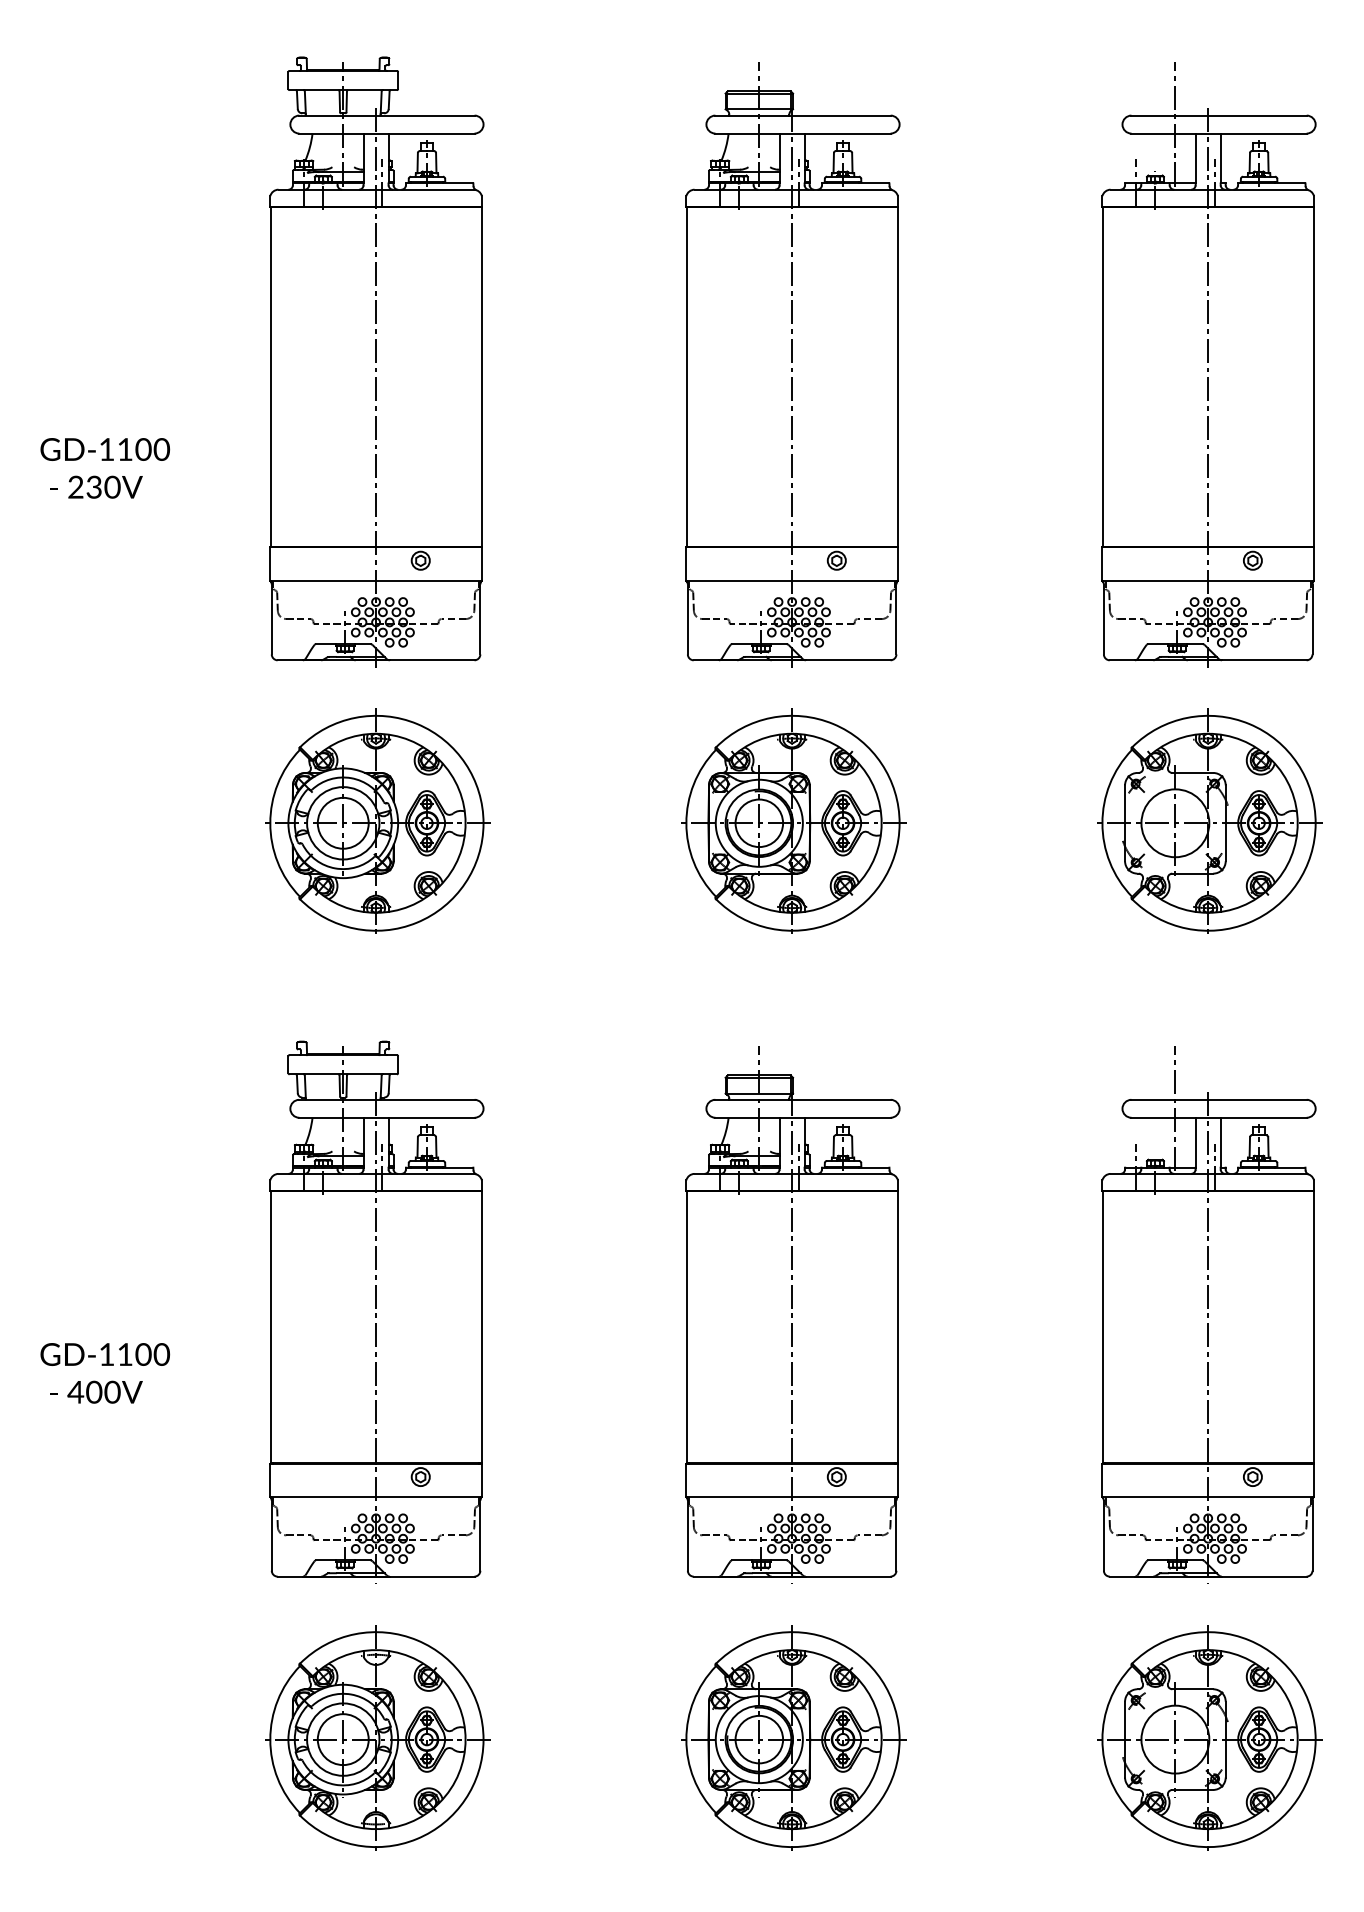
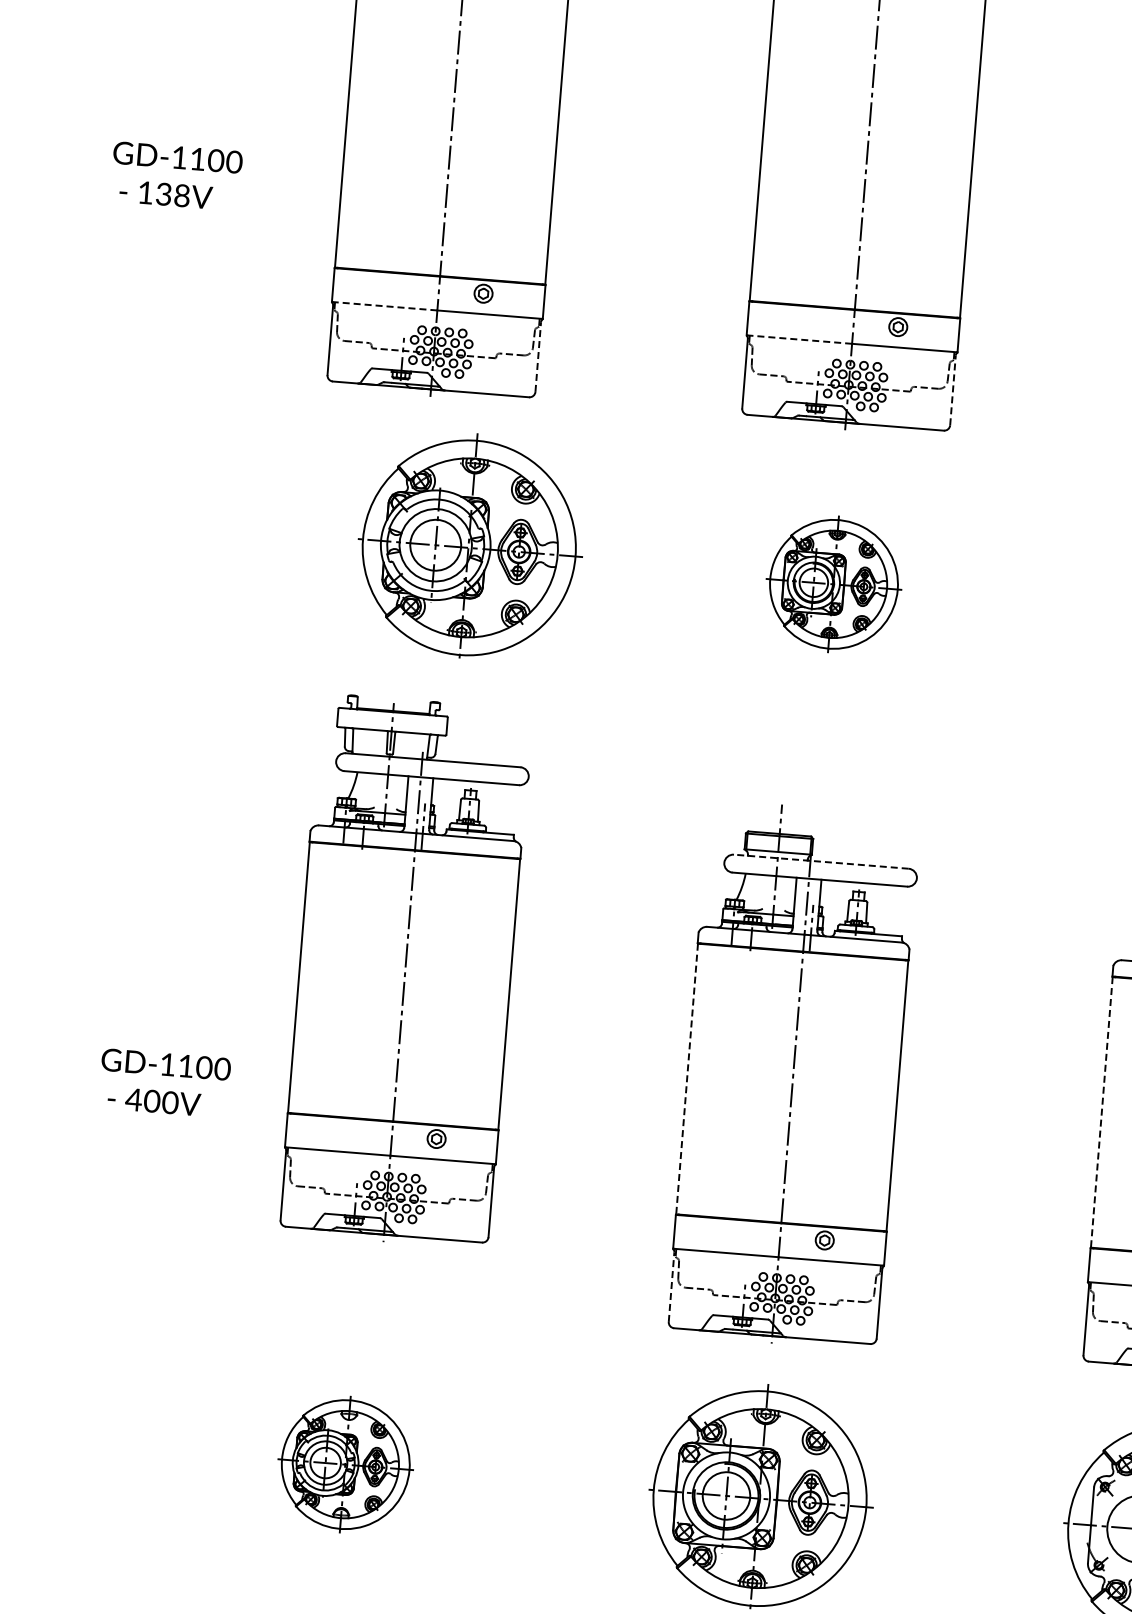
text: (94, 486) -> (164, 193), 230V -> 138V
line: (323, 581) -> (384, 306), solid -> dashed
line: (739, 581) -> (799, 339), solid -> dashed
line: (480, 619) -> (538, 357), solid -> dashed
line: (896, 619) -> (953, 390), solid -> dashed
part: (377, 820) -> (470, 545), moved
part: (793, 820) -> (834, 582), size x0.6
line: (803, 1099) -> (821, 861), solid -> dashed
part: (376, 1311) -> (405, 970), moved
line: (686, 1327) -> (686, 1079), solid -> dashed
line: (1102, 1327) -> (1101, 1112), solid -> dashed
text: (105, 1373) -> (164, 1083), moved
line: (687, 1535) -> (671, 1286), solid -> dashed
part: (377, 1737) -> (346, 1463), size x0.6

